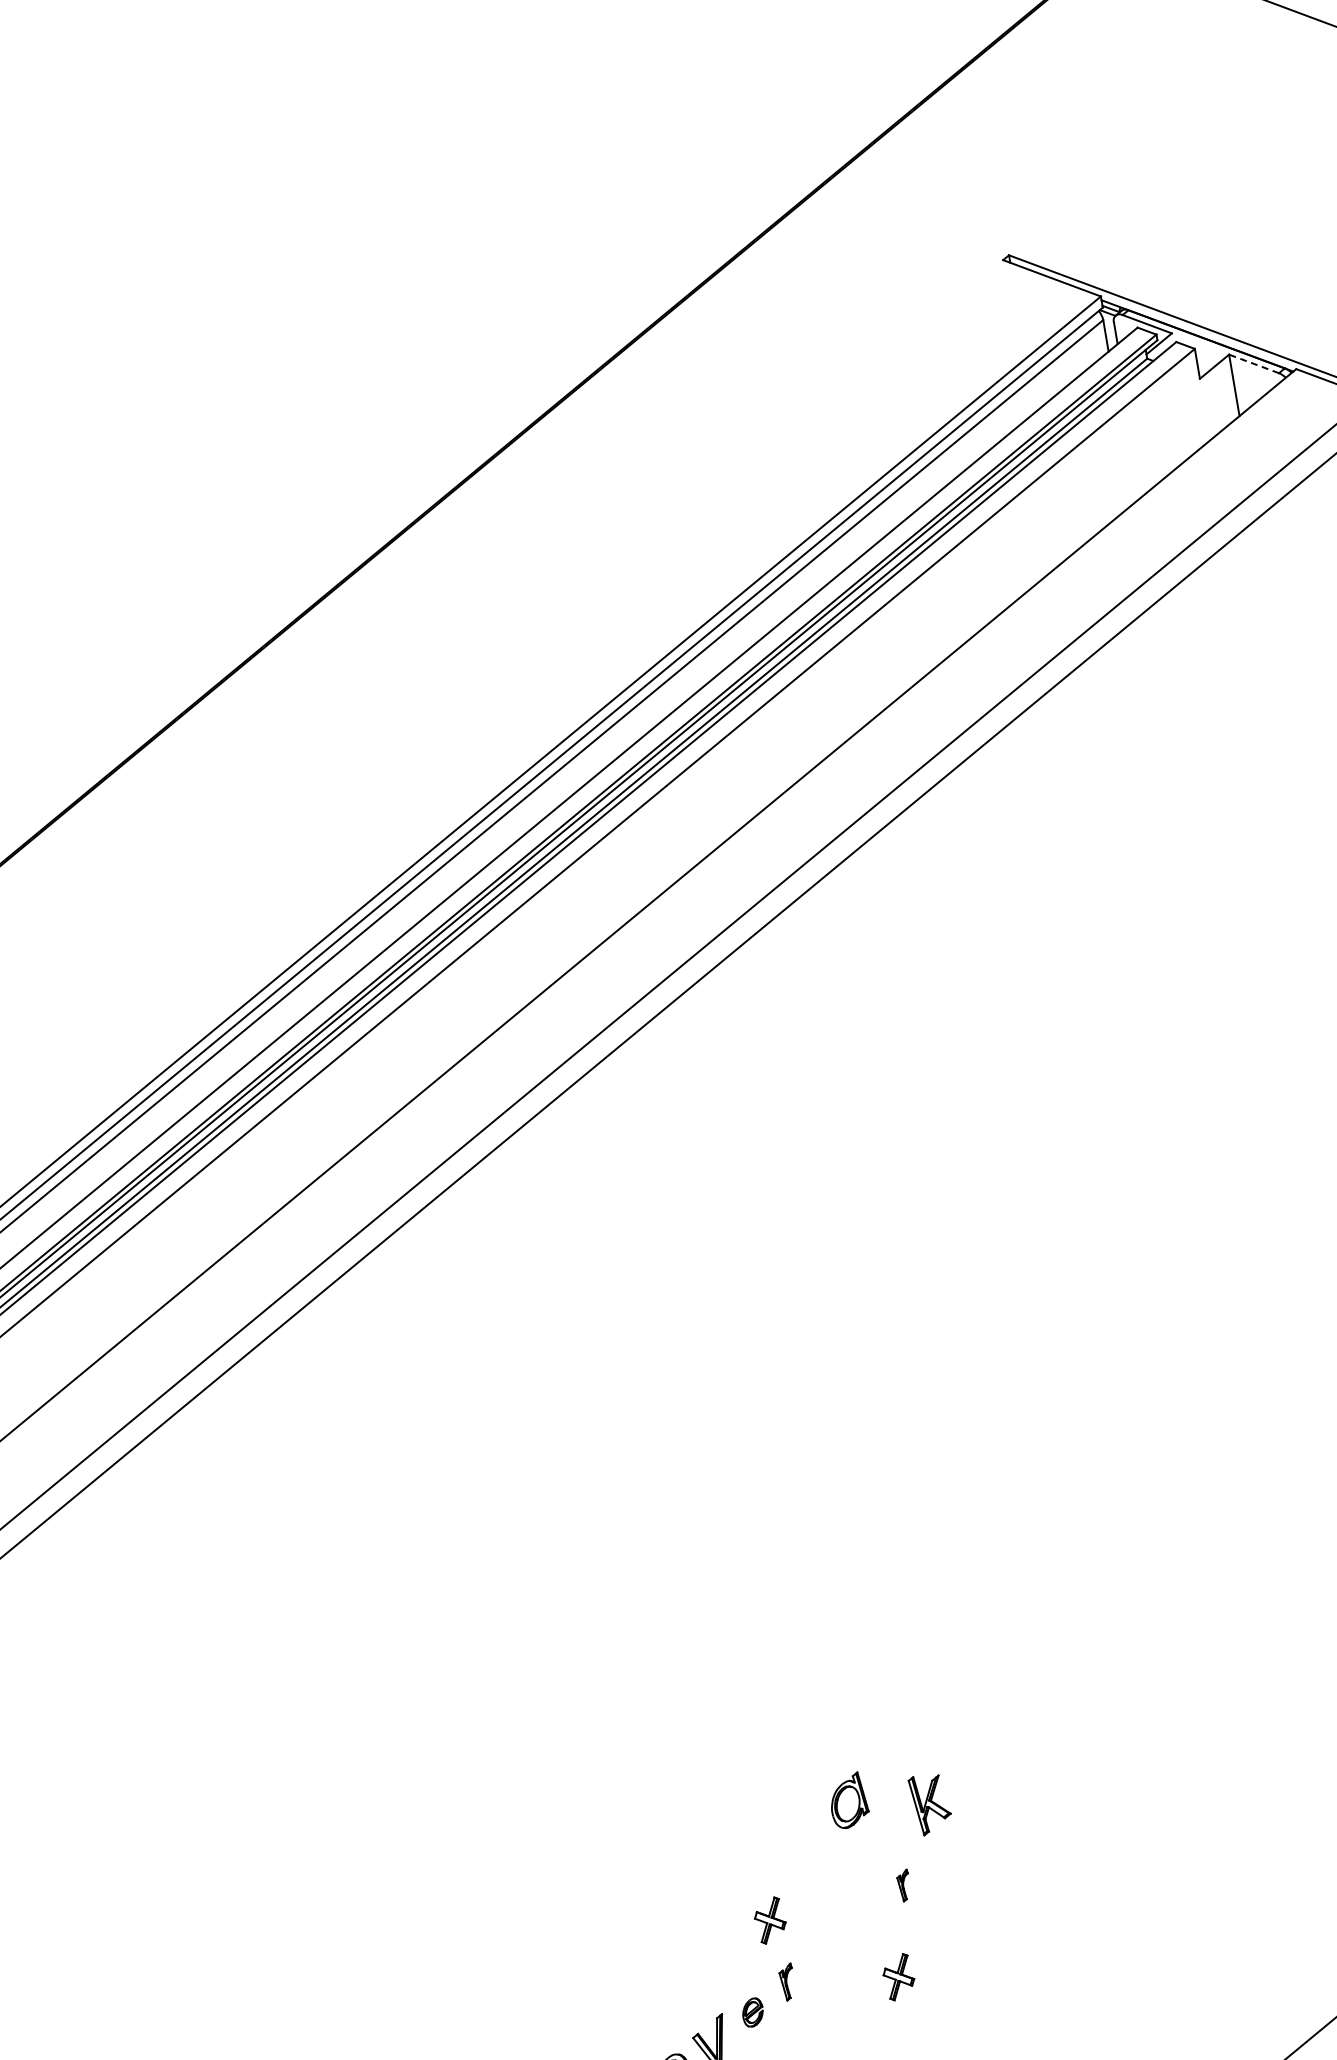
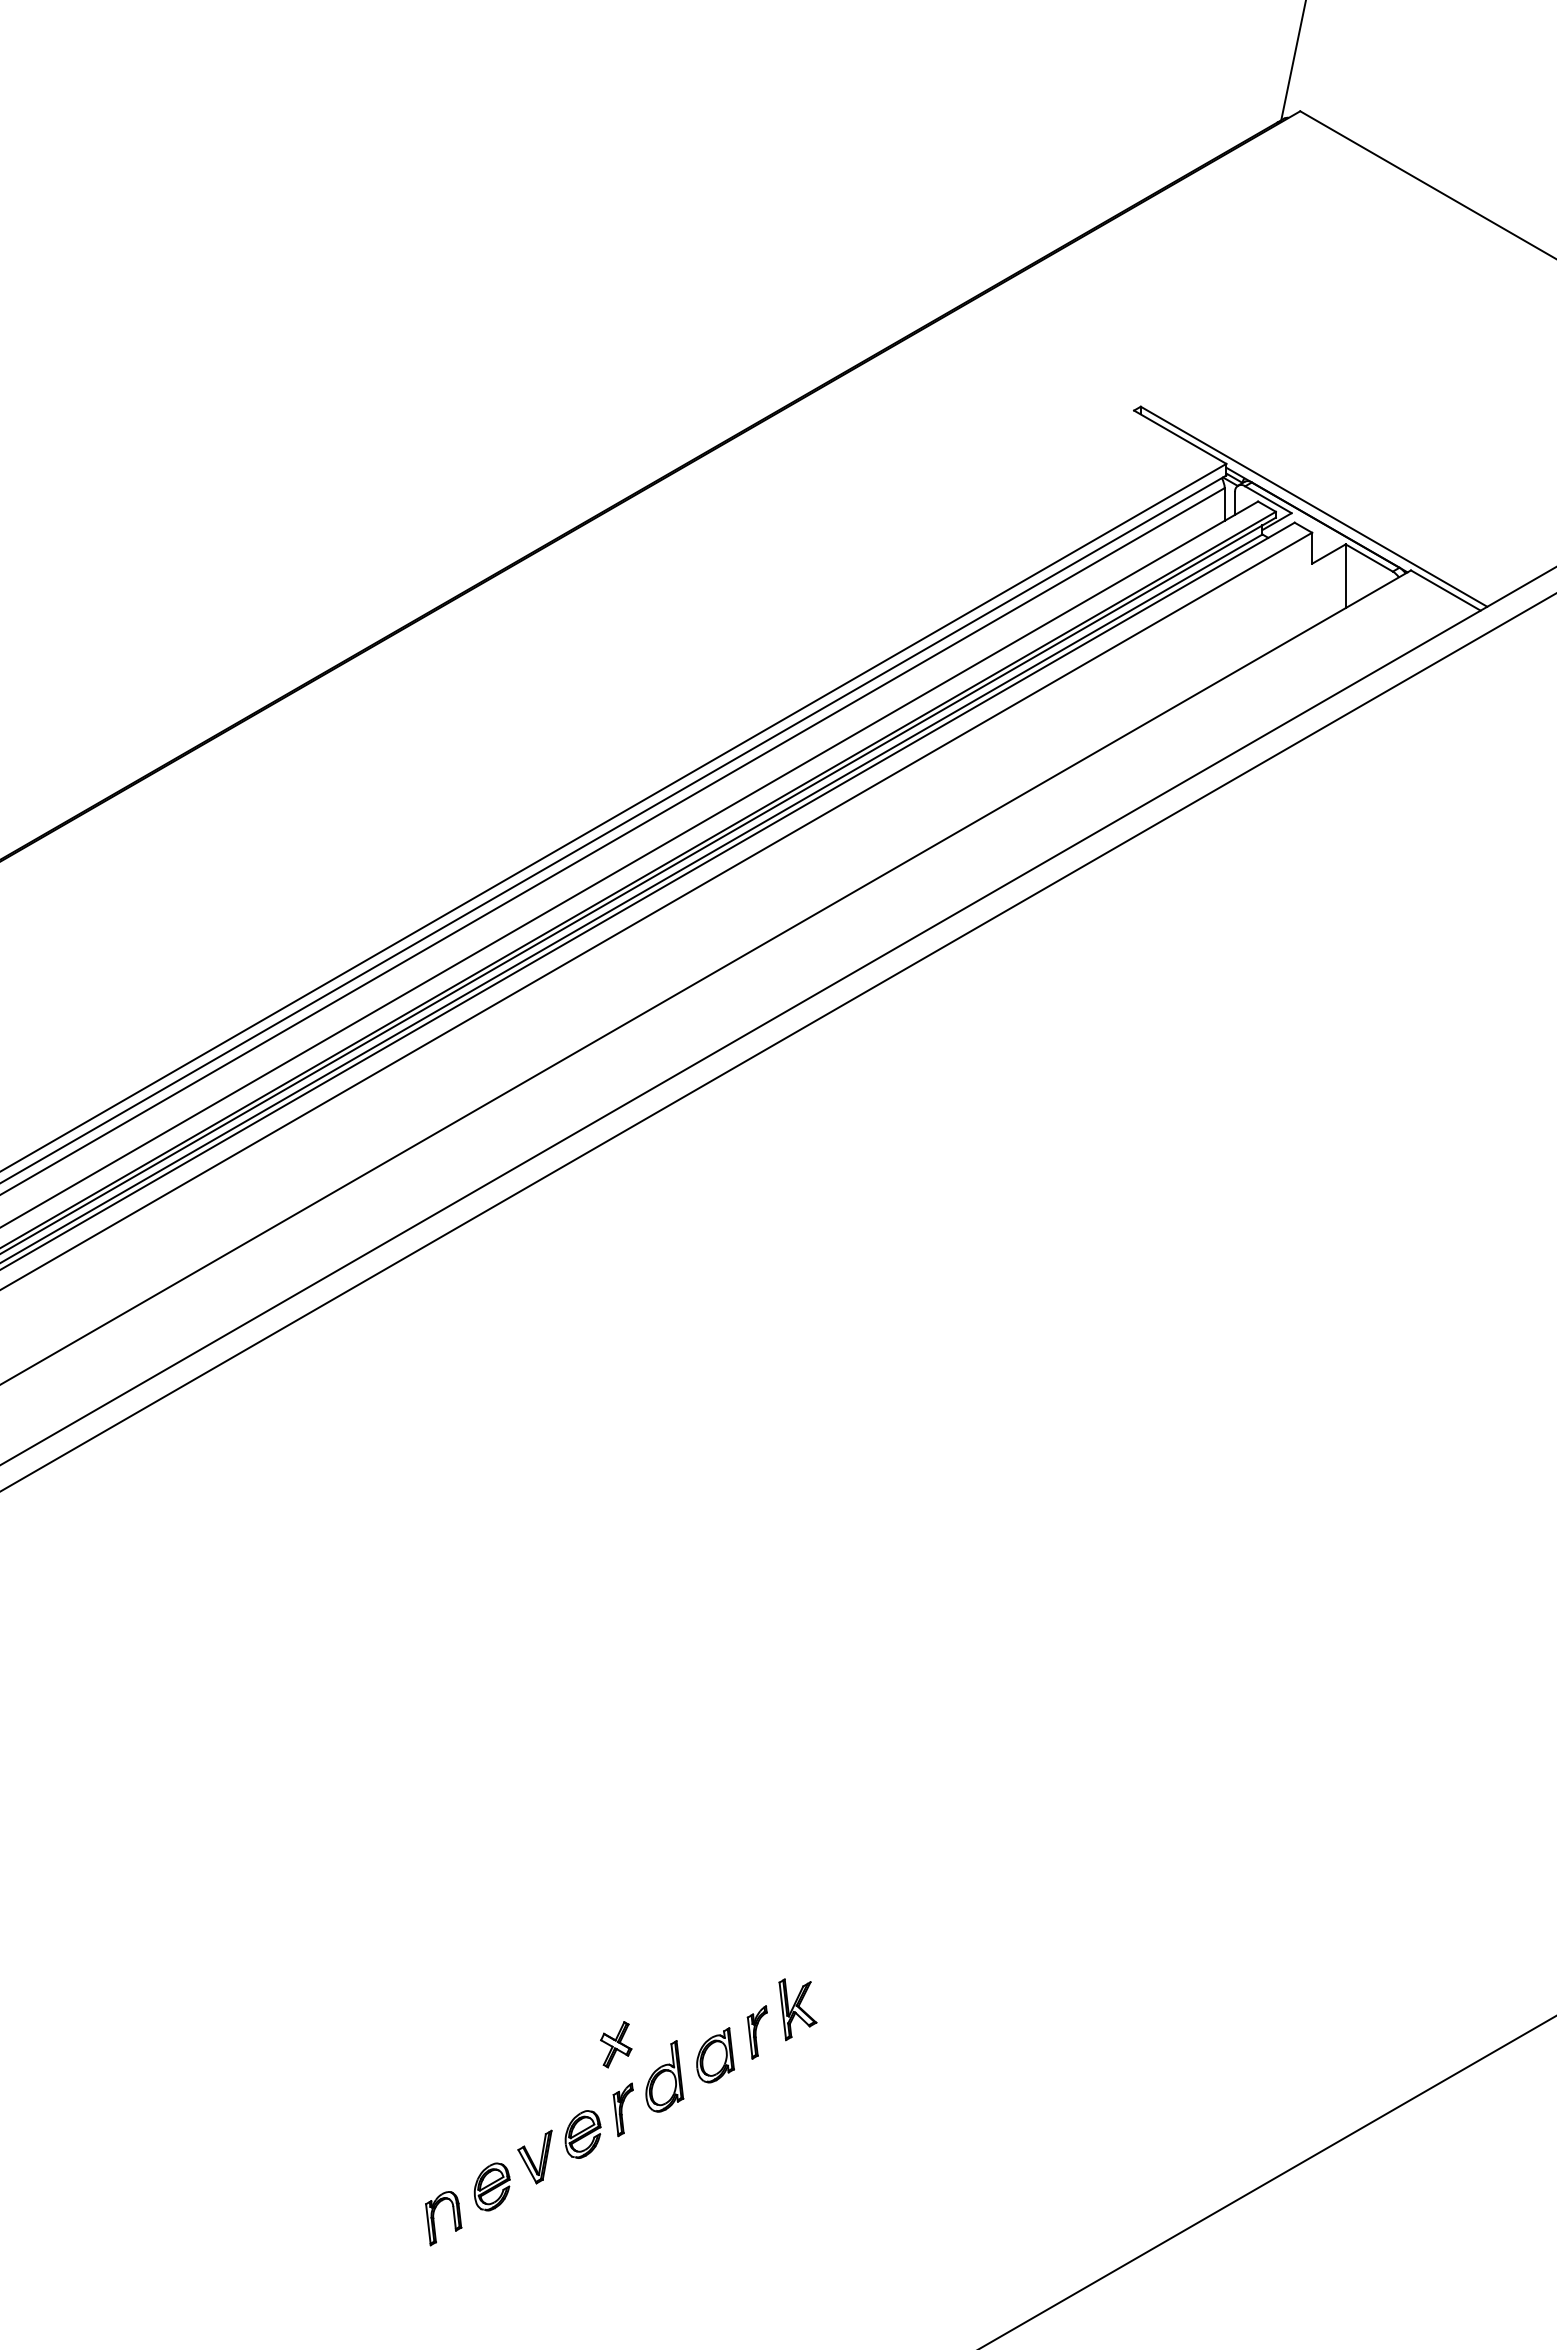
line: (1253, 363) -> (1368, 557), dashed -> solid
part: (848, 1800) -> (715, 2055), moved
part: (930, 1803) -> (797, 2009), moved
part: (903, 1885) -> (756, 2032), size x1.67
part: (822, 1943) -> (664, 2076), added
part: (899, 1976) -> (736, 2123), removed
part: (786, 1982) -> (622, 2109), size x1.43
part: (752, 2012) -> (582, 2134), size x1.67

